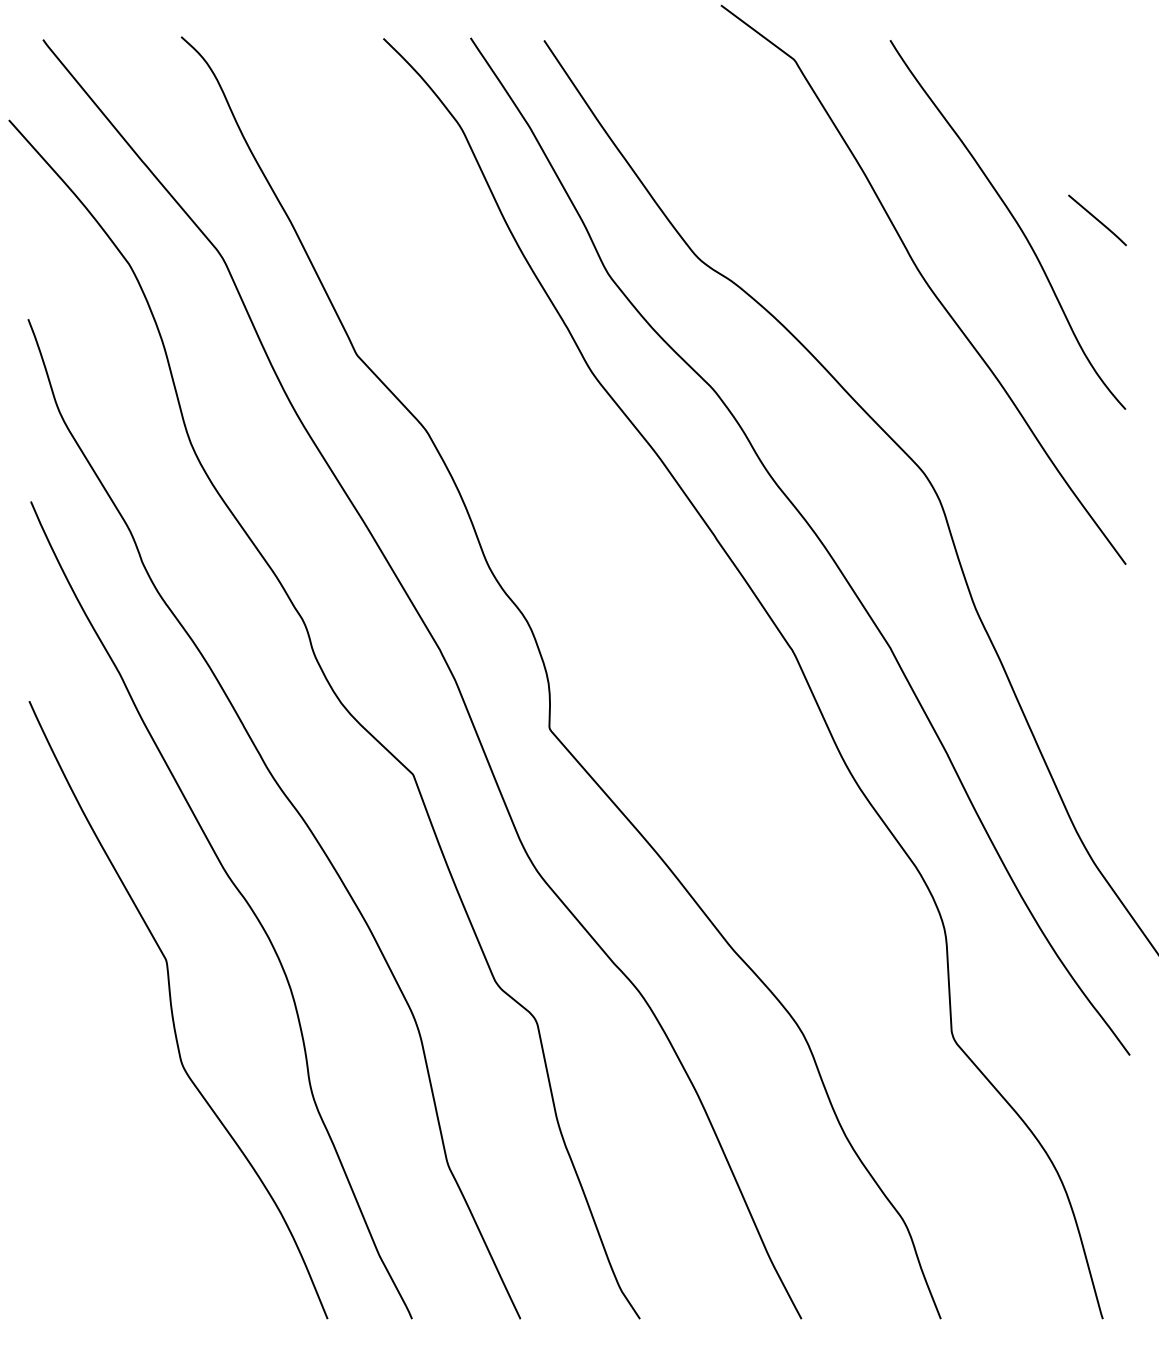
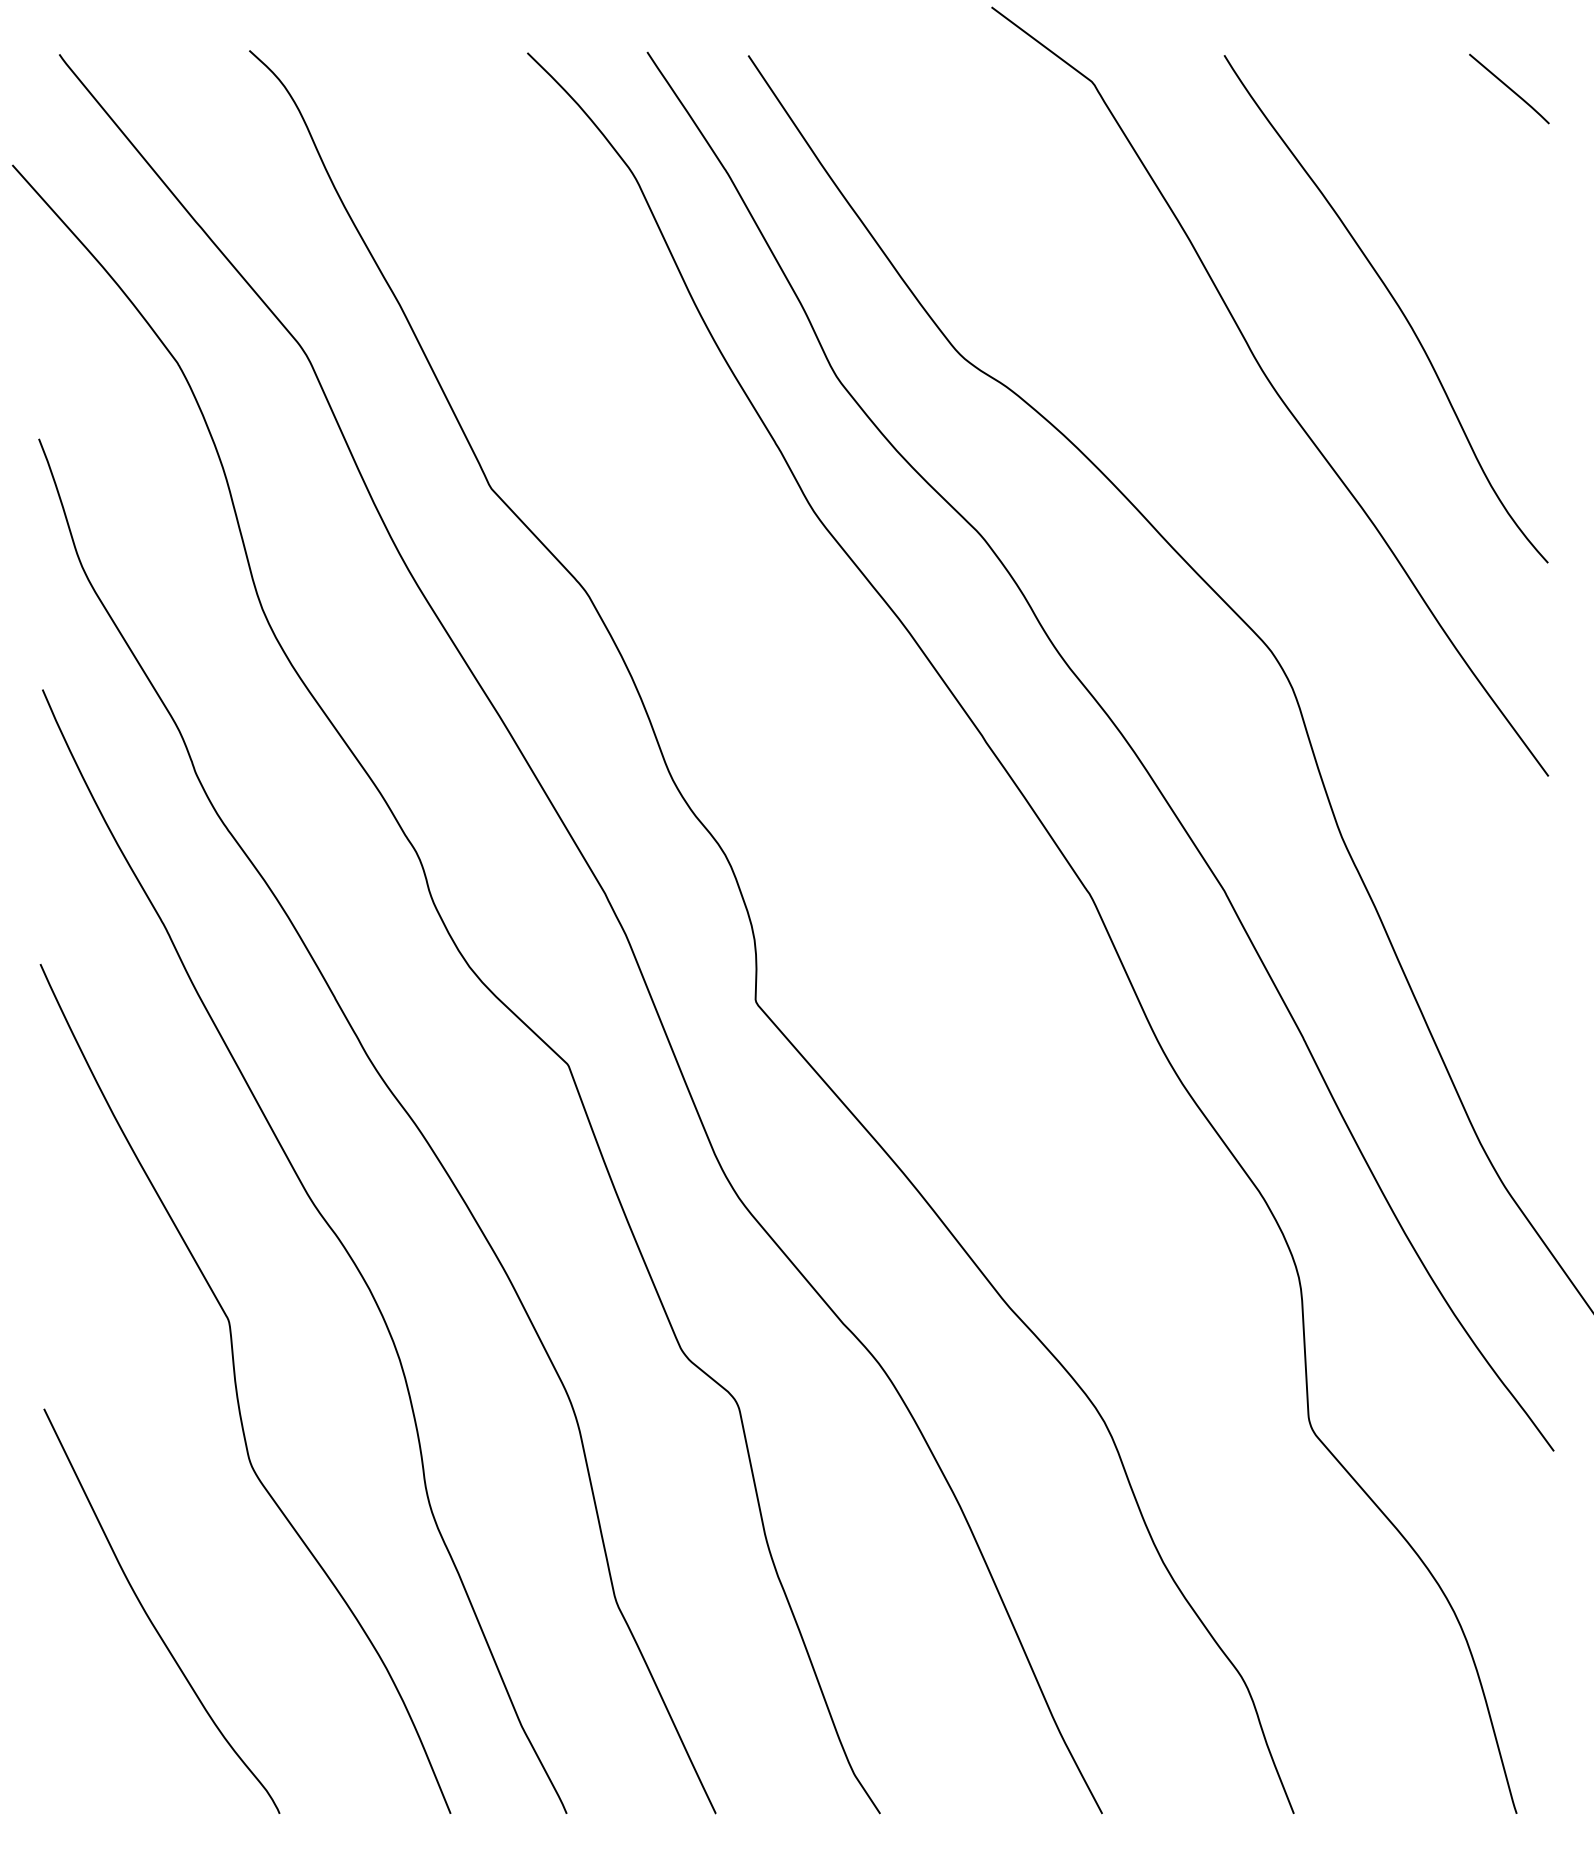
line: (1097, 220) -> (1509, 88), moved
curve: (109, 1177) -> (150, 1618), added

